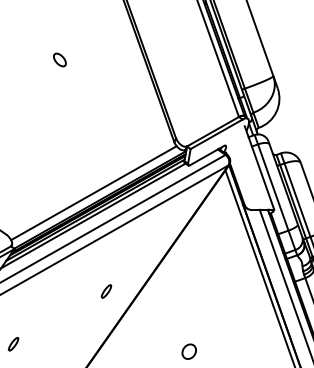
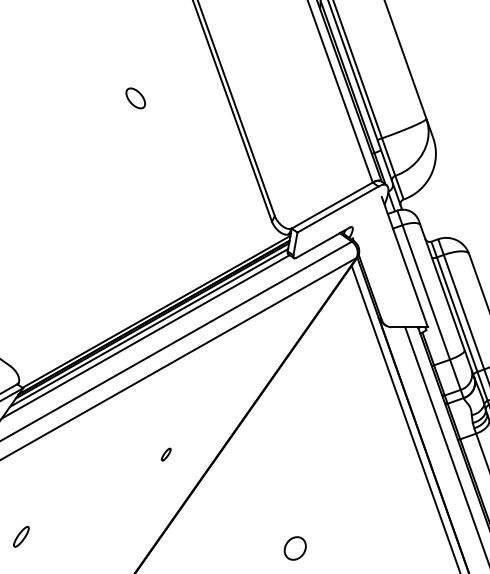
part: (59, 59) -> (135, 97), moved
line: (93, 193) -> (146, 301), removed
part: (106, 291) -> (166, 454), size x0.6

